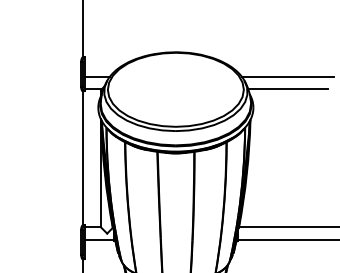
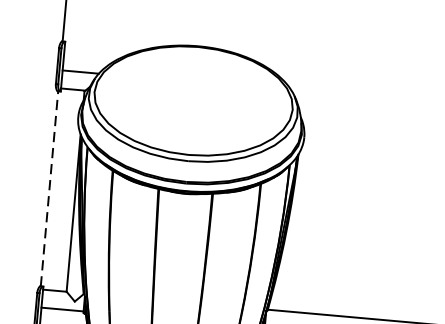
line: (288, 76) -> (359, 96), removed
line: (288, 89) -> (357, 115), removed
line: (83, 158) -> (50, 189), solid -> dashed

